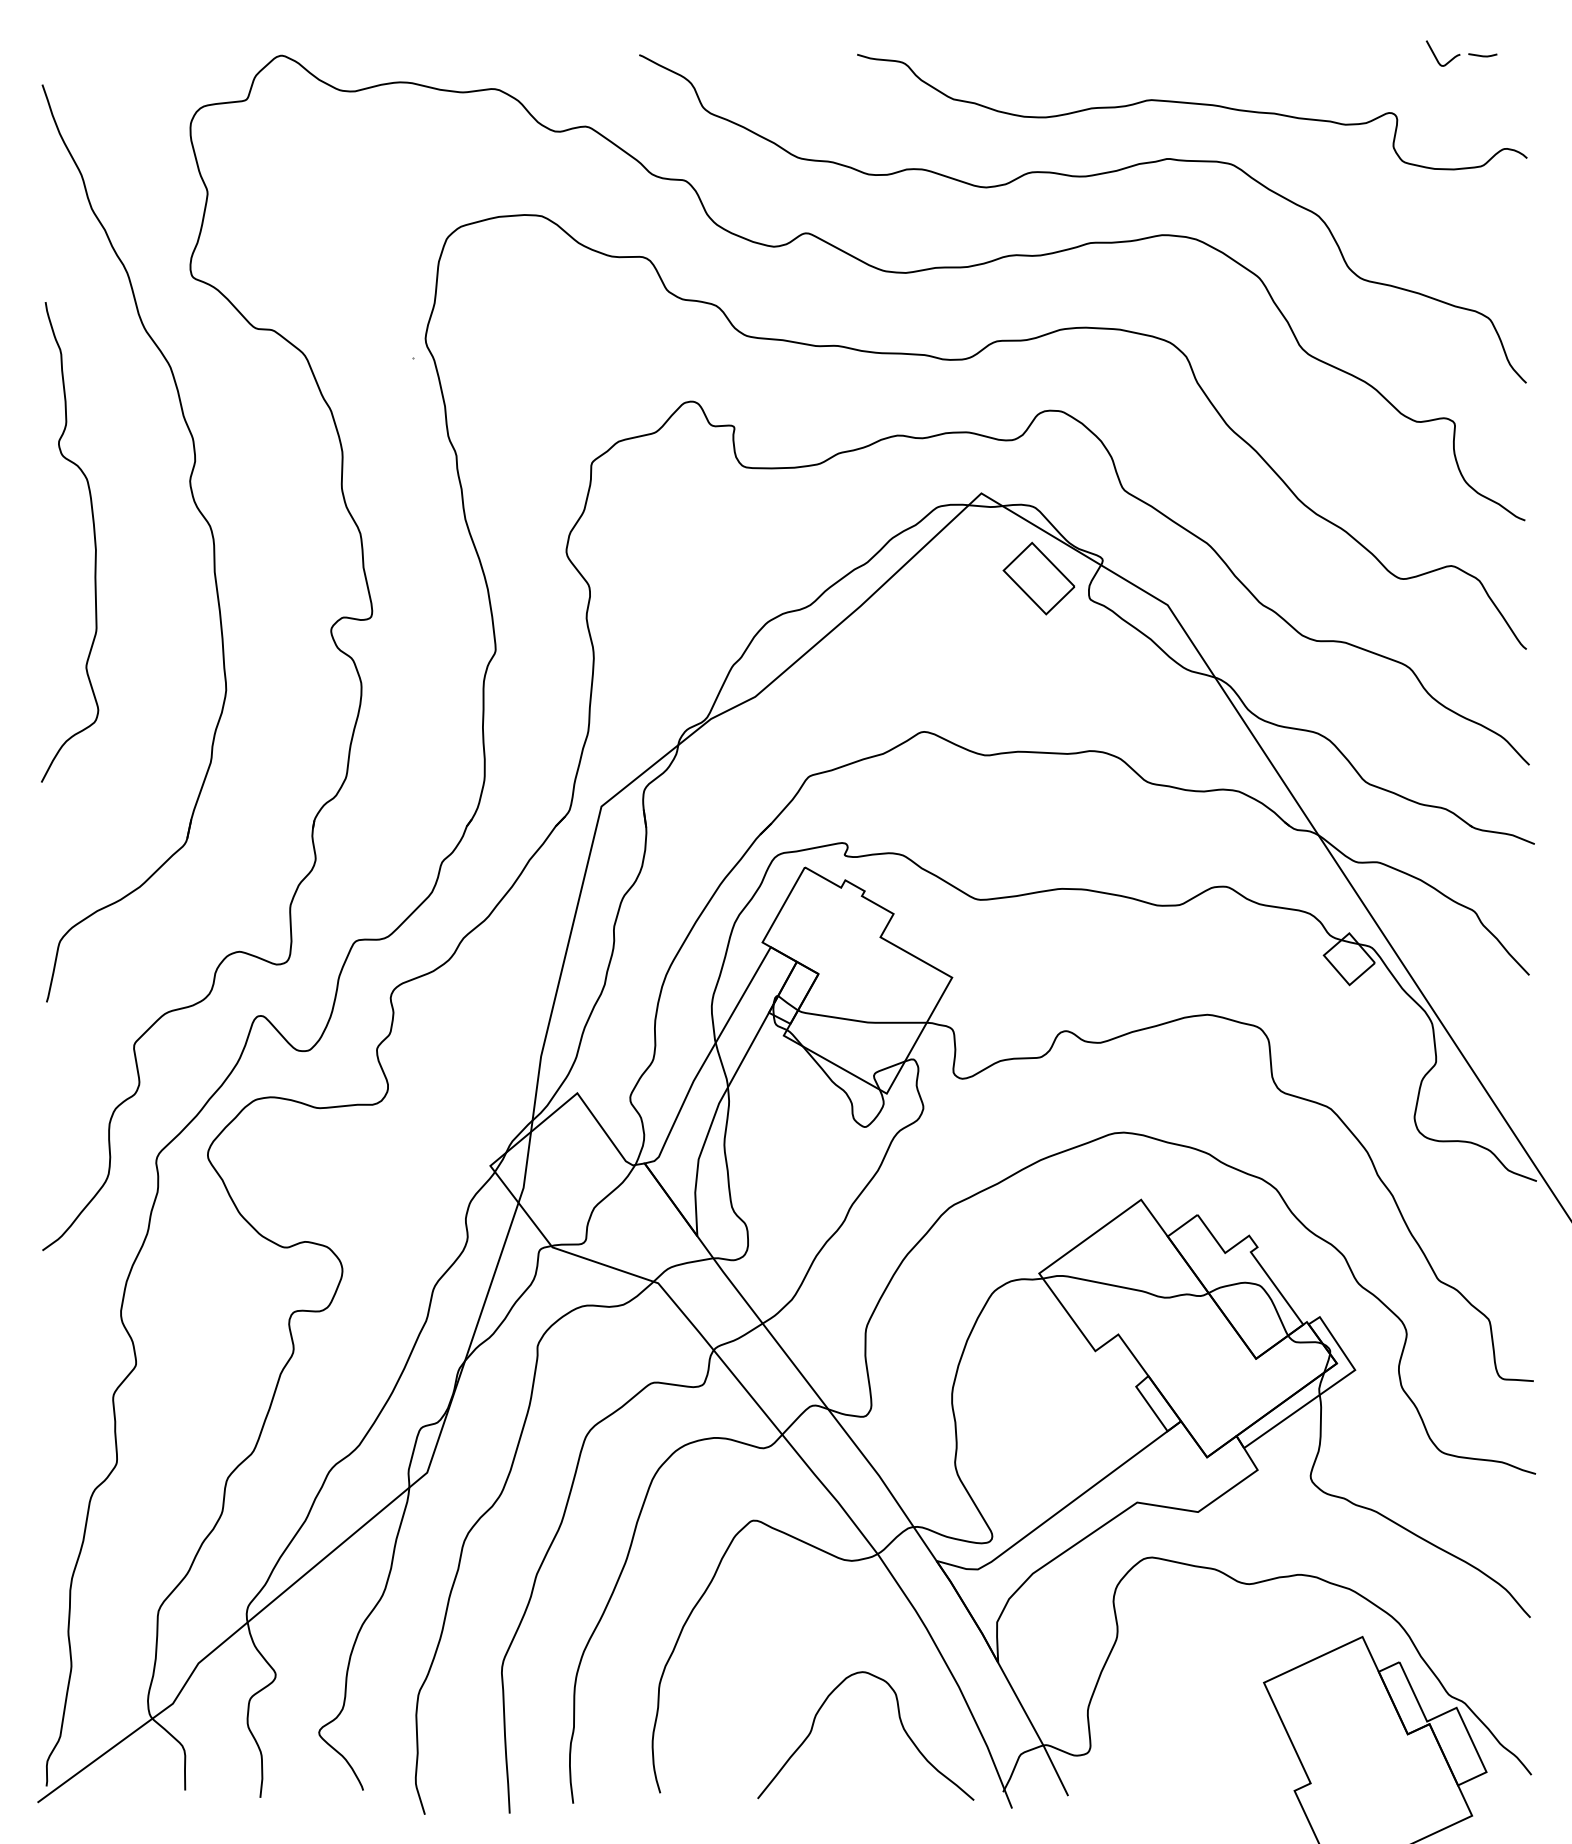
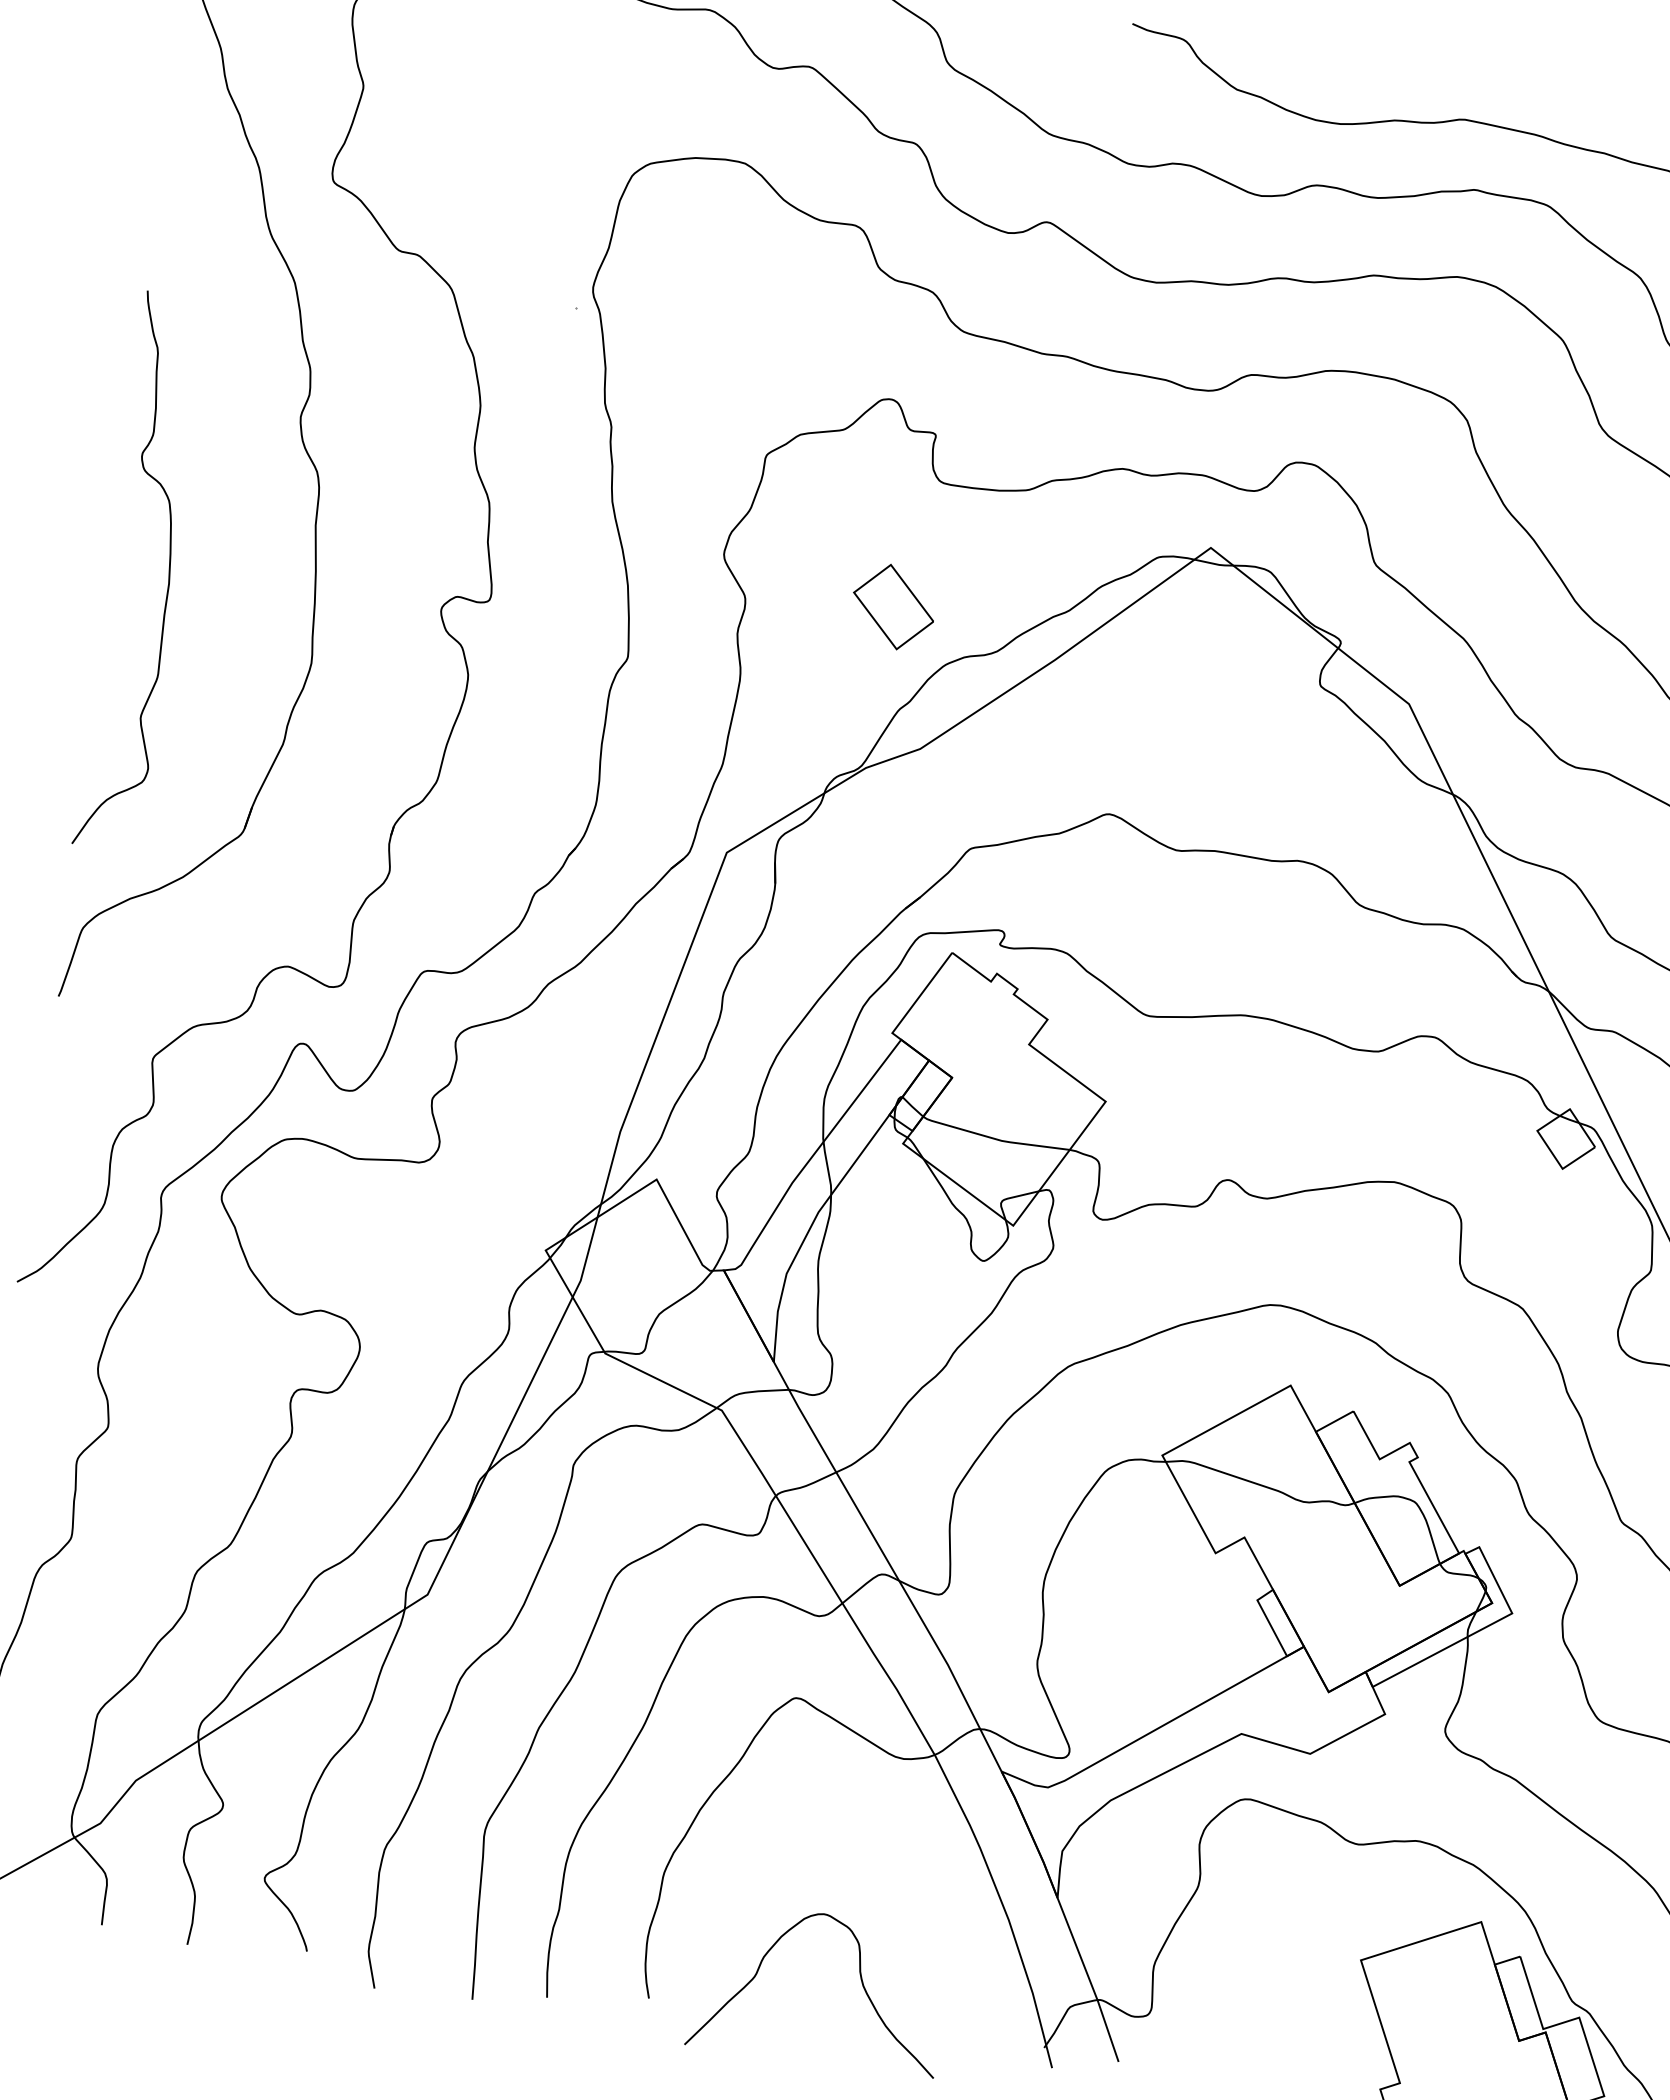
curve: (94, 542) -> (168, 574), moved
part: (1038, 578) -> (893, 606), moved
curve: (900, 1723) -> (860, 1979), moved

